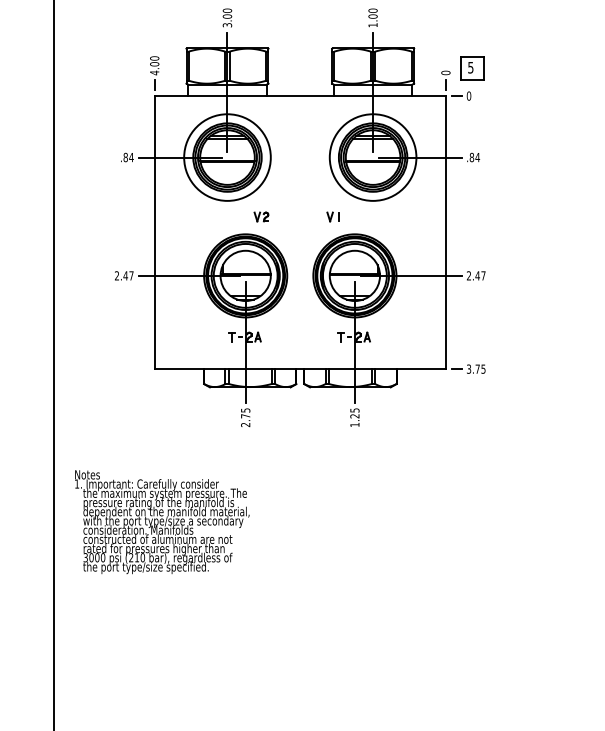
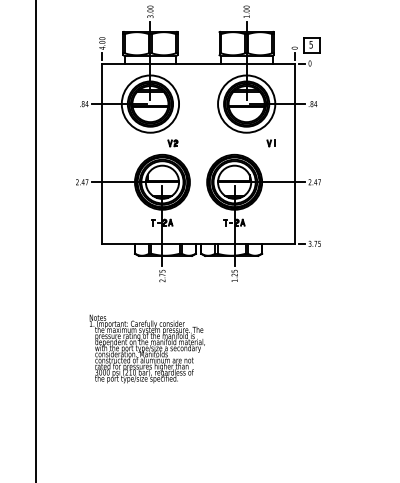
part: (332, 217) -> (270, 143), moved
text: (160, 521) -> (146, 348), moved

